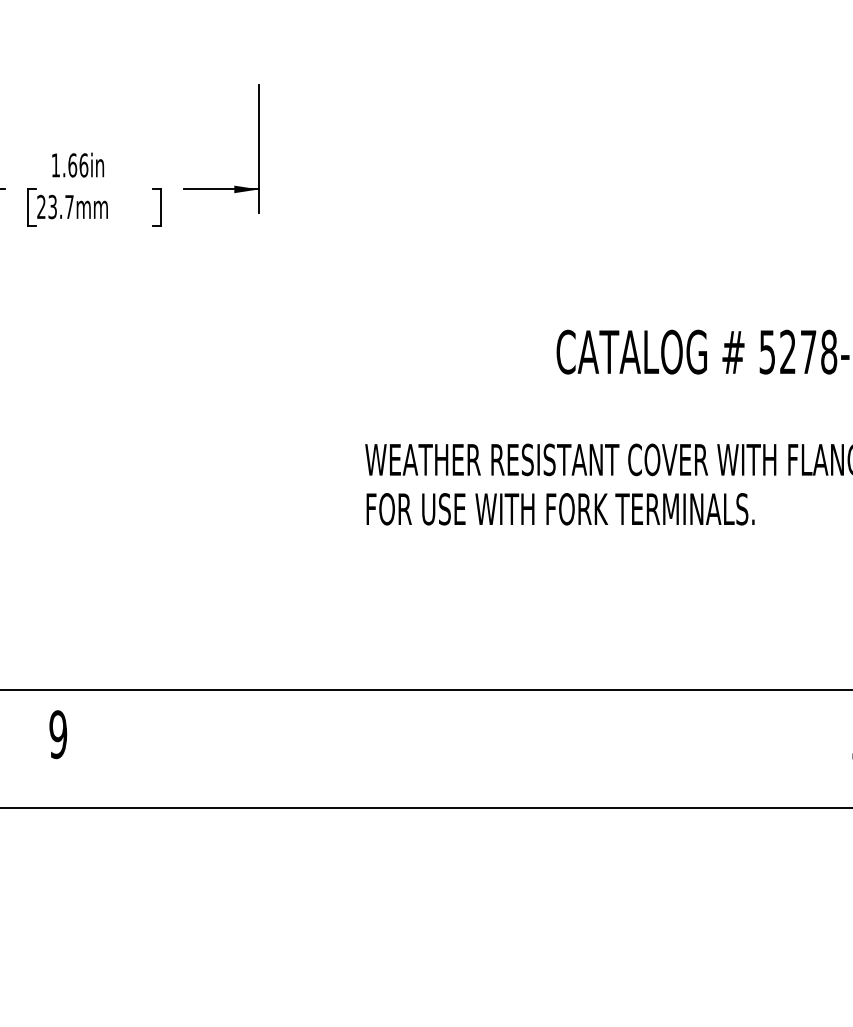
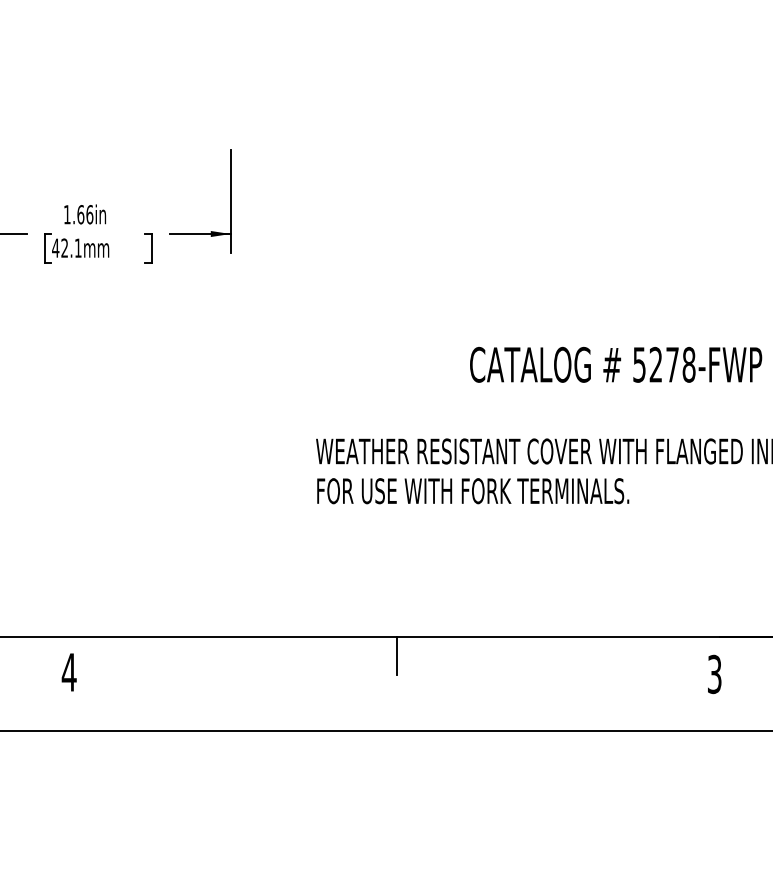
text: (54, 206) -> (66, 247), 23.7mm -> 42.1mm
line: (466, 713) -> (397, 655), added
text: (57, 734) -> (68, 672), 9 -> 4

